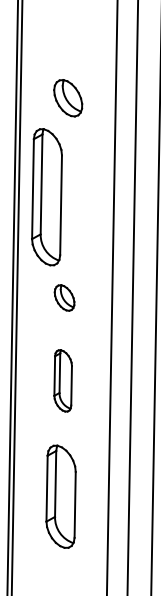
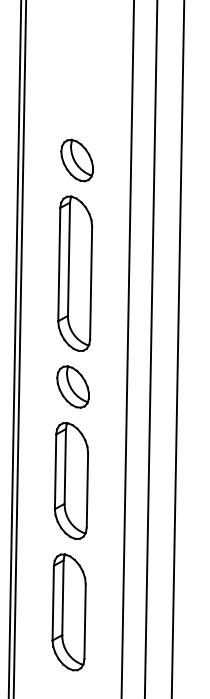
part: (47, 196) -> (75, 273), moved
part: (64, 297) -> (72, 386), size x1.43
part: (63, 380) -> (71, 480), size x1.67

